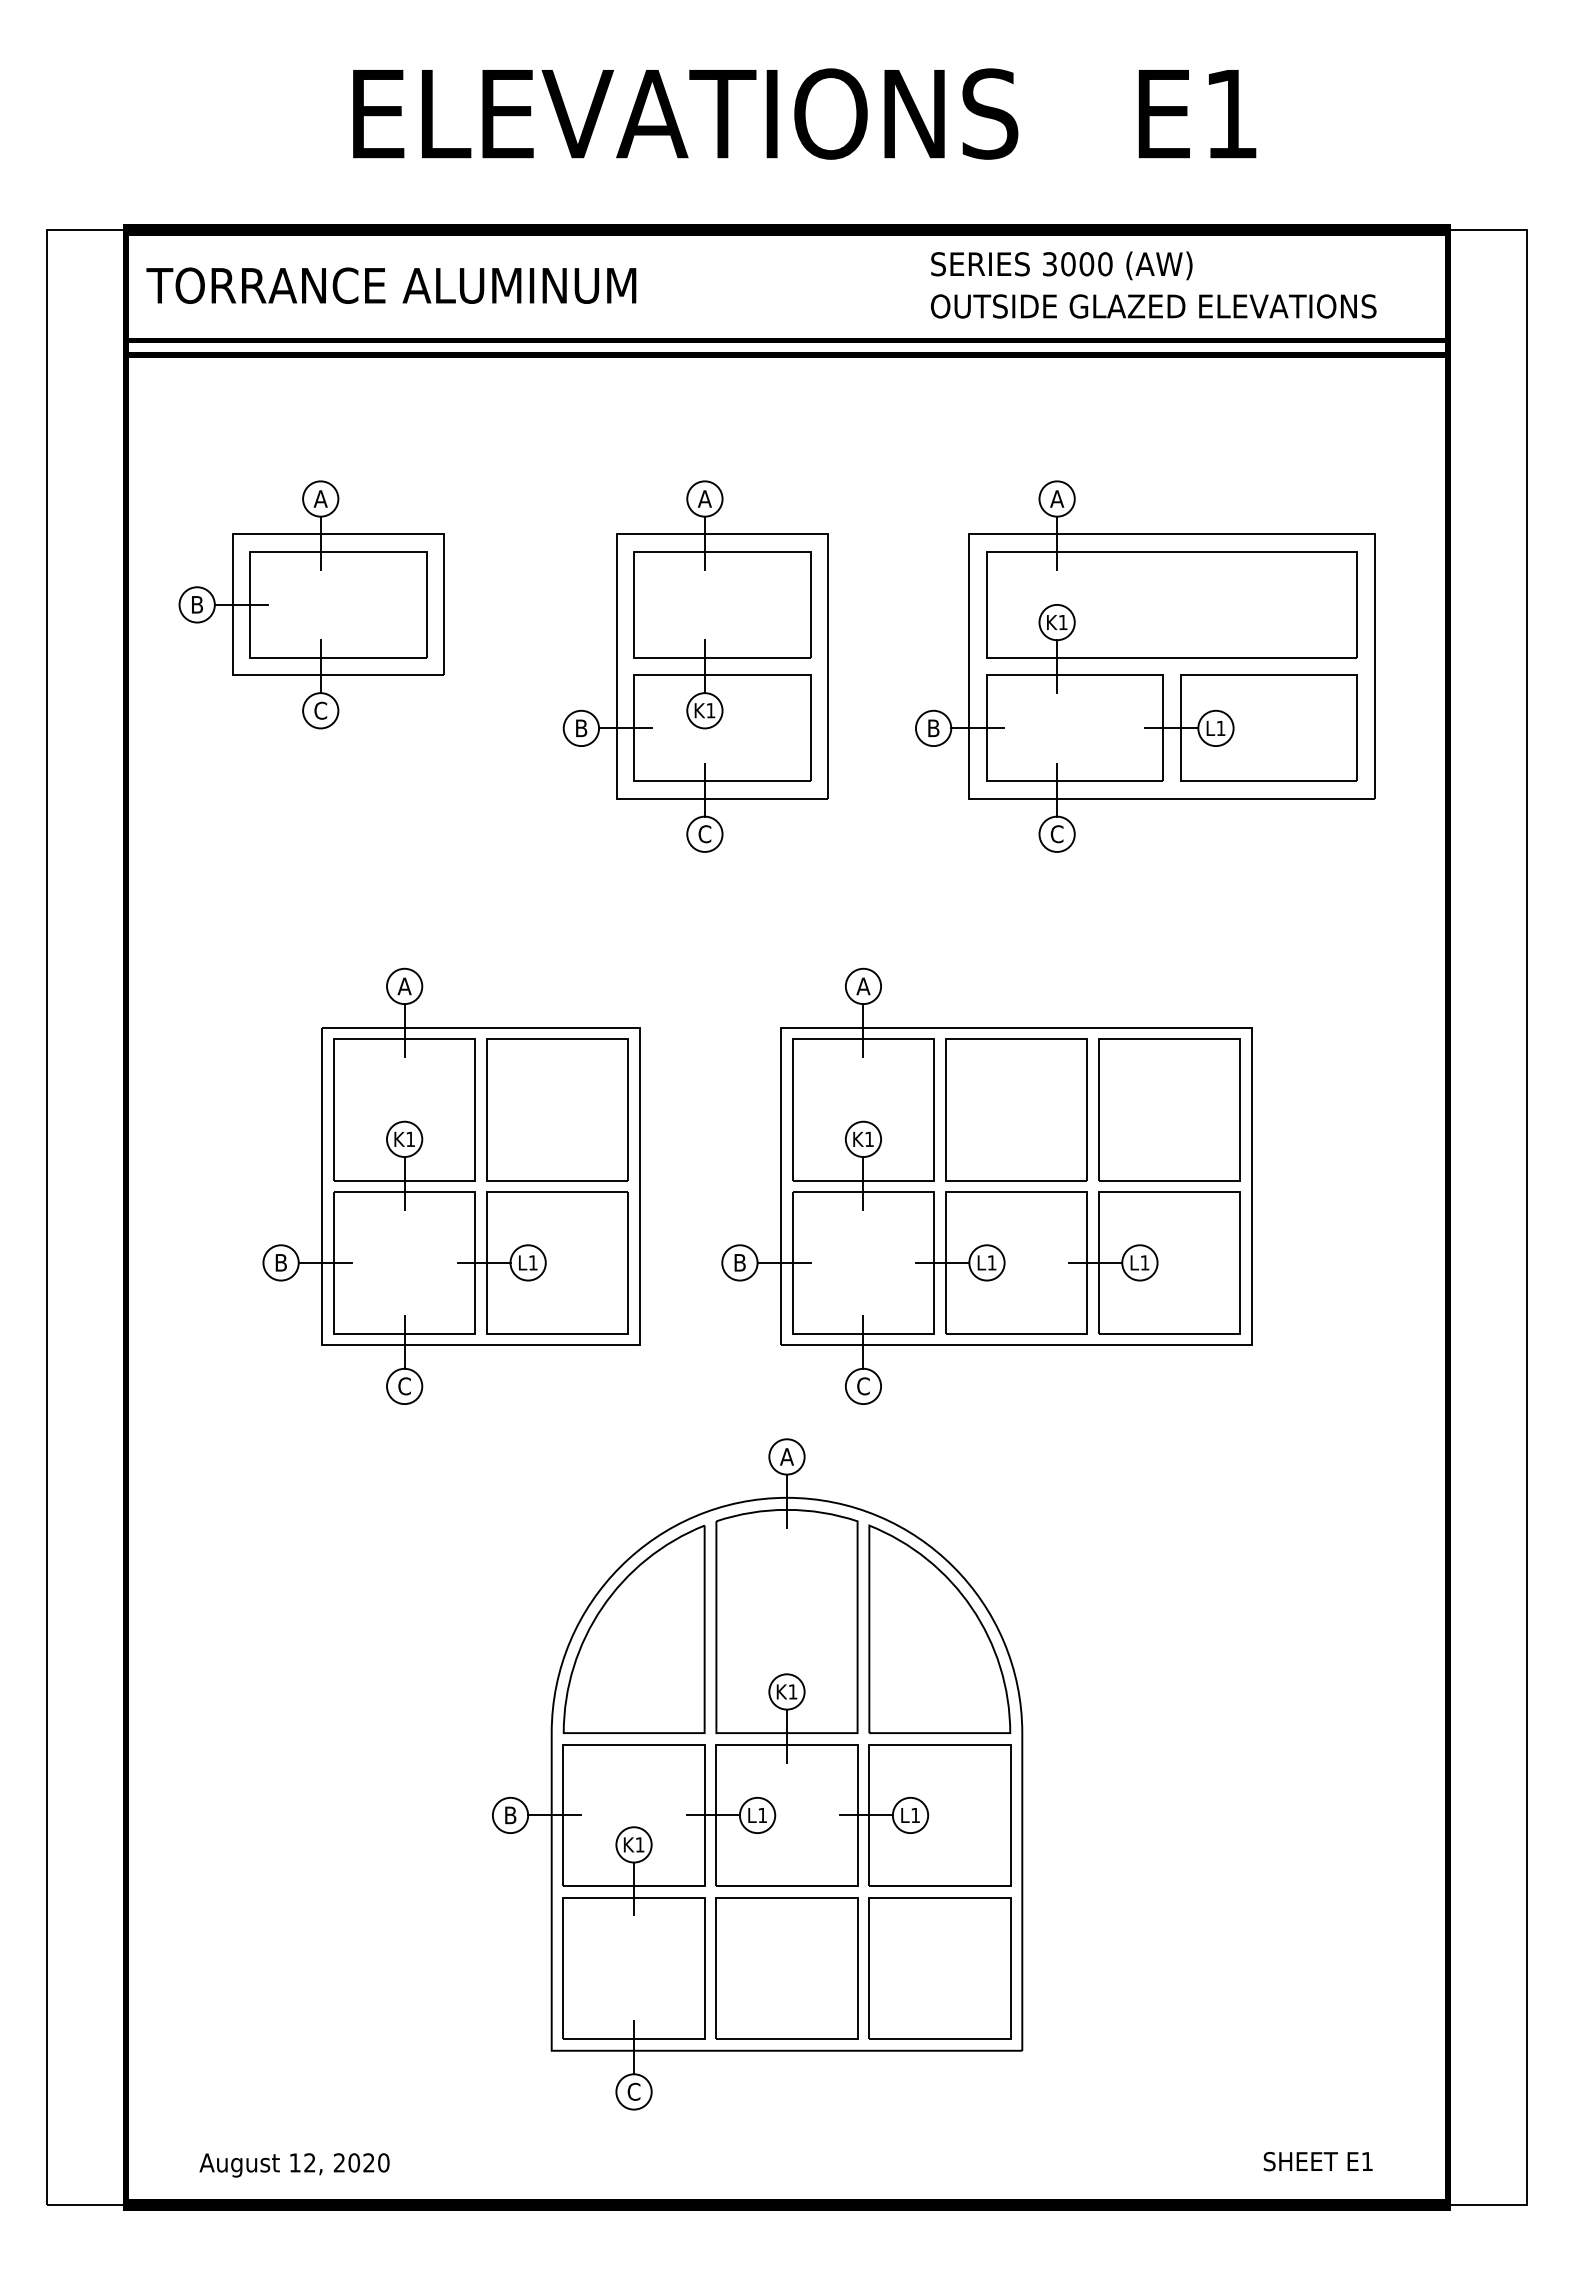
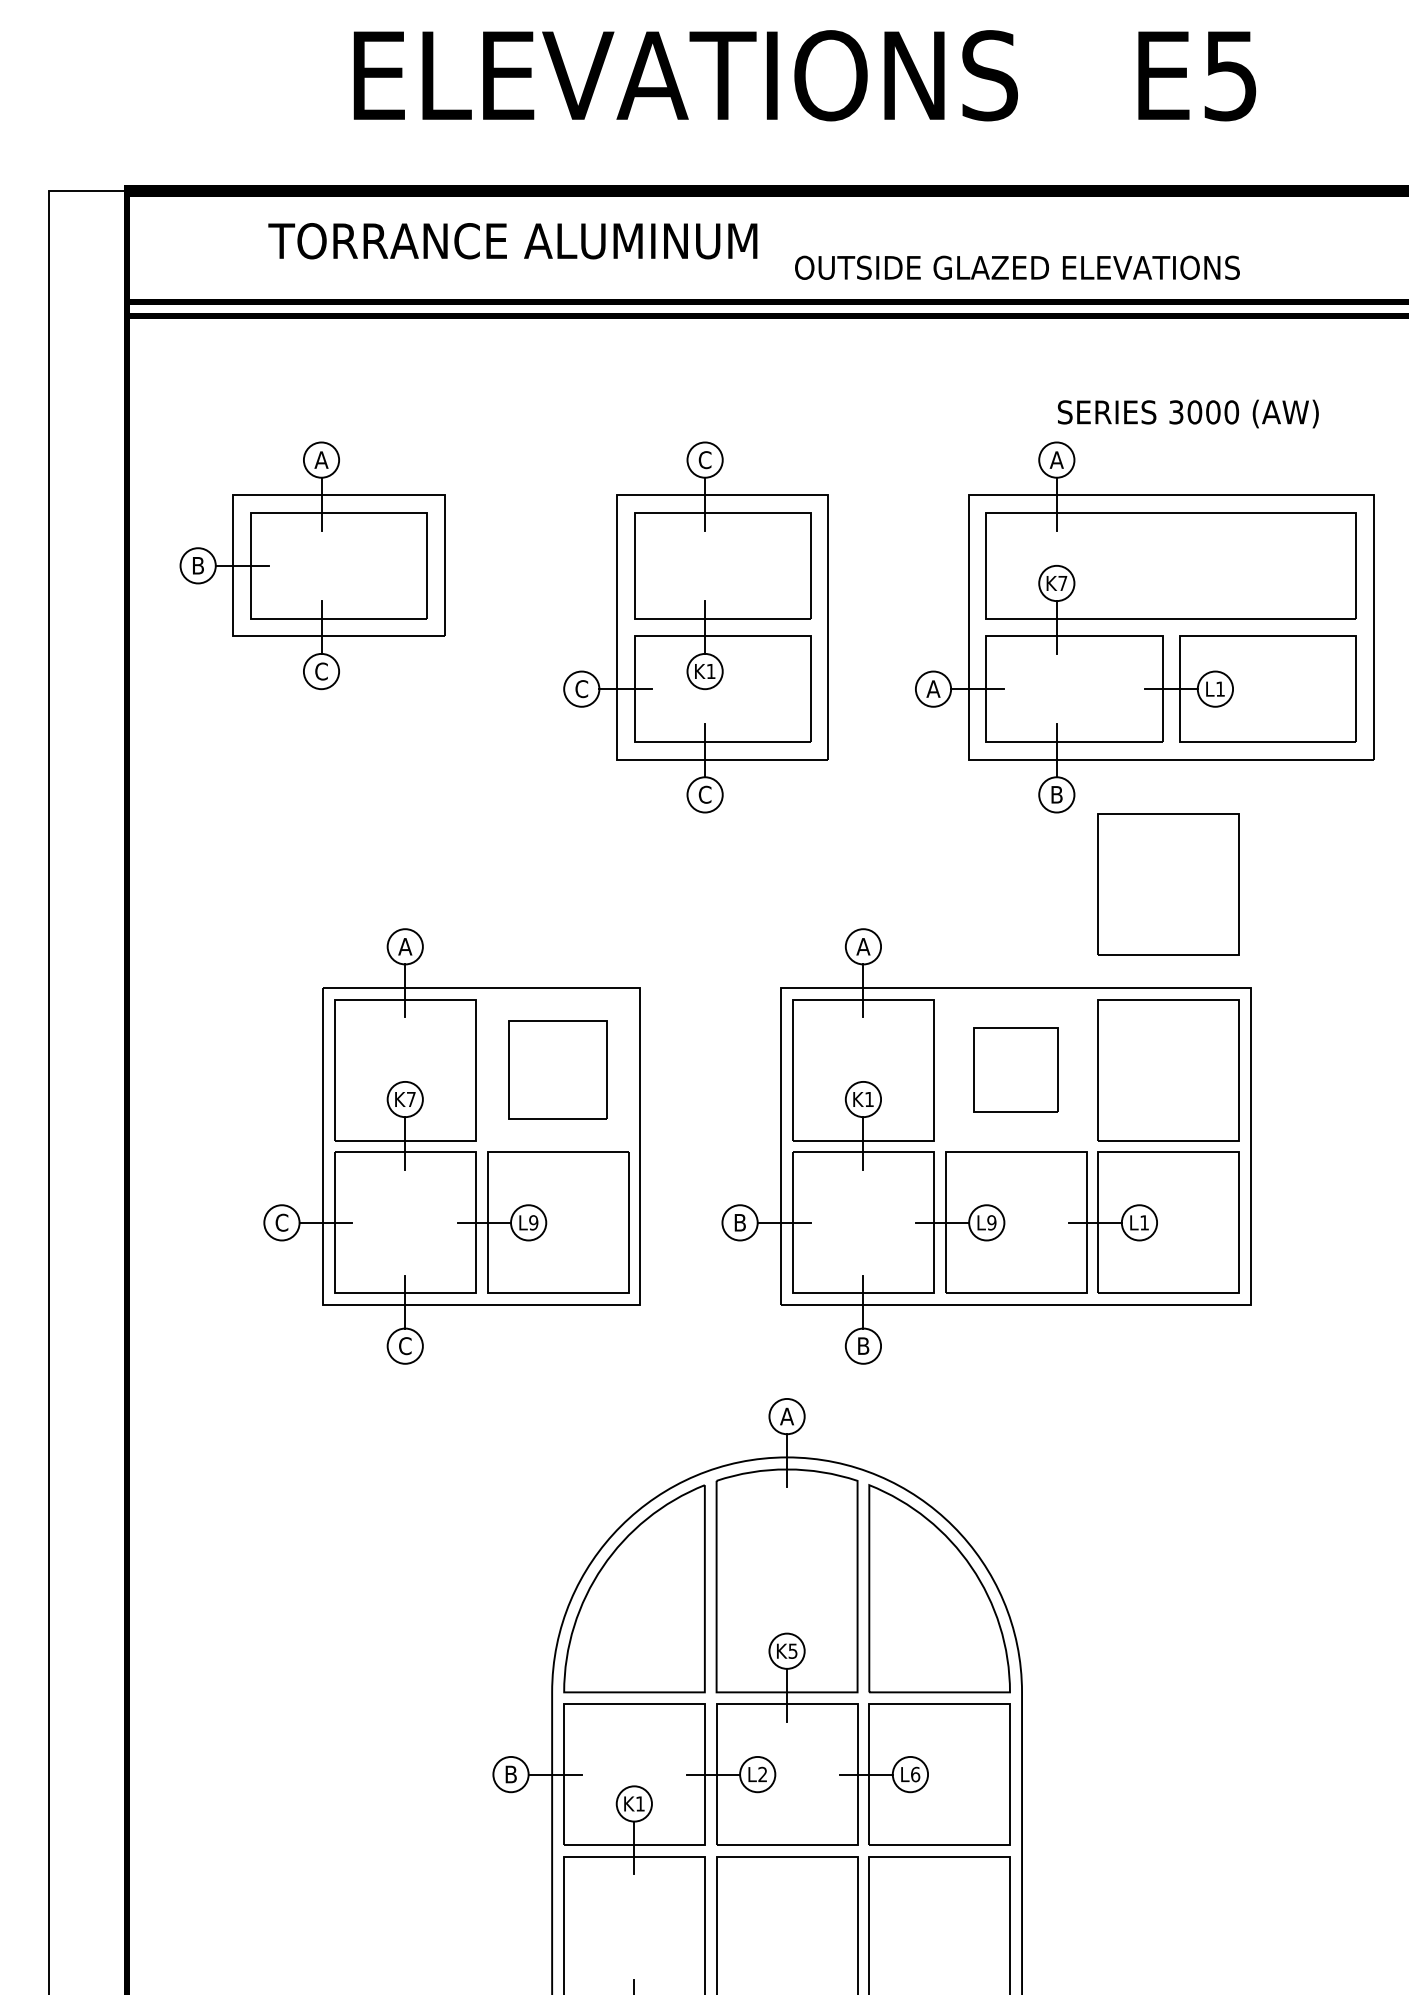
text: (1230, 114) -> (1229, 76), E1 -> E5
text: (1061, 265) -> (1187, 413), moved
text: (391, 285) -> (512, 240), moved
text: (1153, 306) -> (1017, 267), moved
text: (704, 498) -> (704, 459), A -> C
text: (1062, 622) -> (1062, 583), K1 -> K7
text: (581, 728) -> (581, 689), B -> C
text: (933, 728) -> (933, 689), B -> A
text: (1056, 834) -> (1056, 795), C -> B
part: (1169, 923) -> (1169, 883), added
part: (557, 1109) -> (557, 1069), size x0.7
part: (1016, 1109) -> (1016, 1069), size x0.6
text: (410, 1138) -> (411, 1098), K1 -> K7
text: (280, 1262) -> (281, 1222), B -> C
text: (532, 1262) -> (532, 1222), L1 -> L9
text: (991, 1262) -> (991, 1222), L1 -> L9
text: (863, 1386) -> (863, 1346), C -> B
text: (792, 1691) -> (792, 1650), K1 -> K5
text: (762, 1814) -> (762, 1773), L1 -> L2
text: (915, 1815) -> (915, 1774), L1 -> L6

